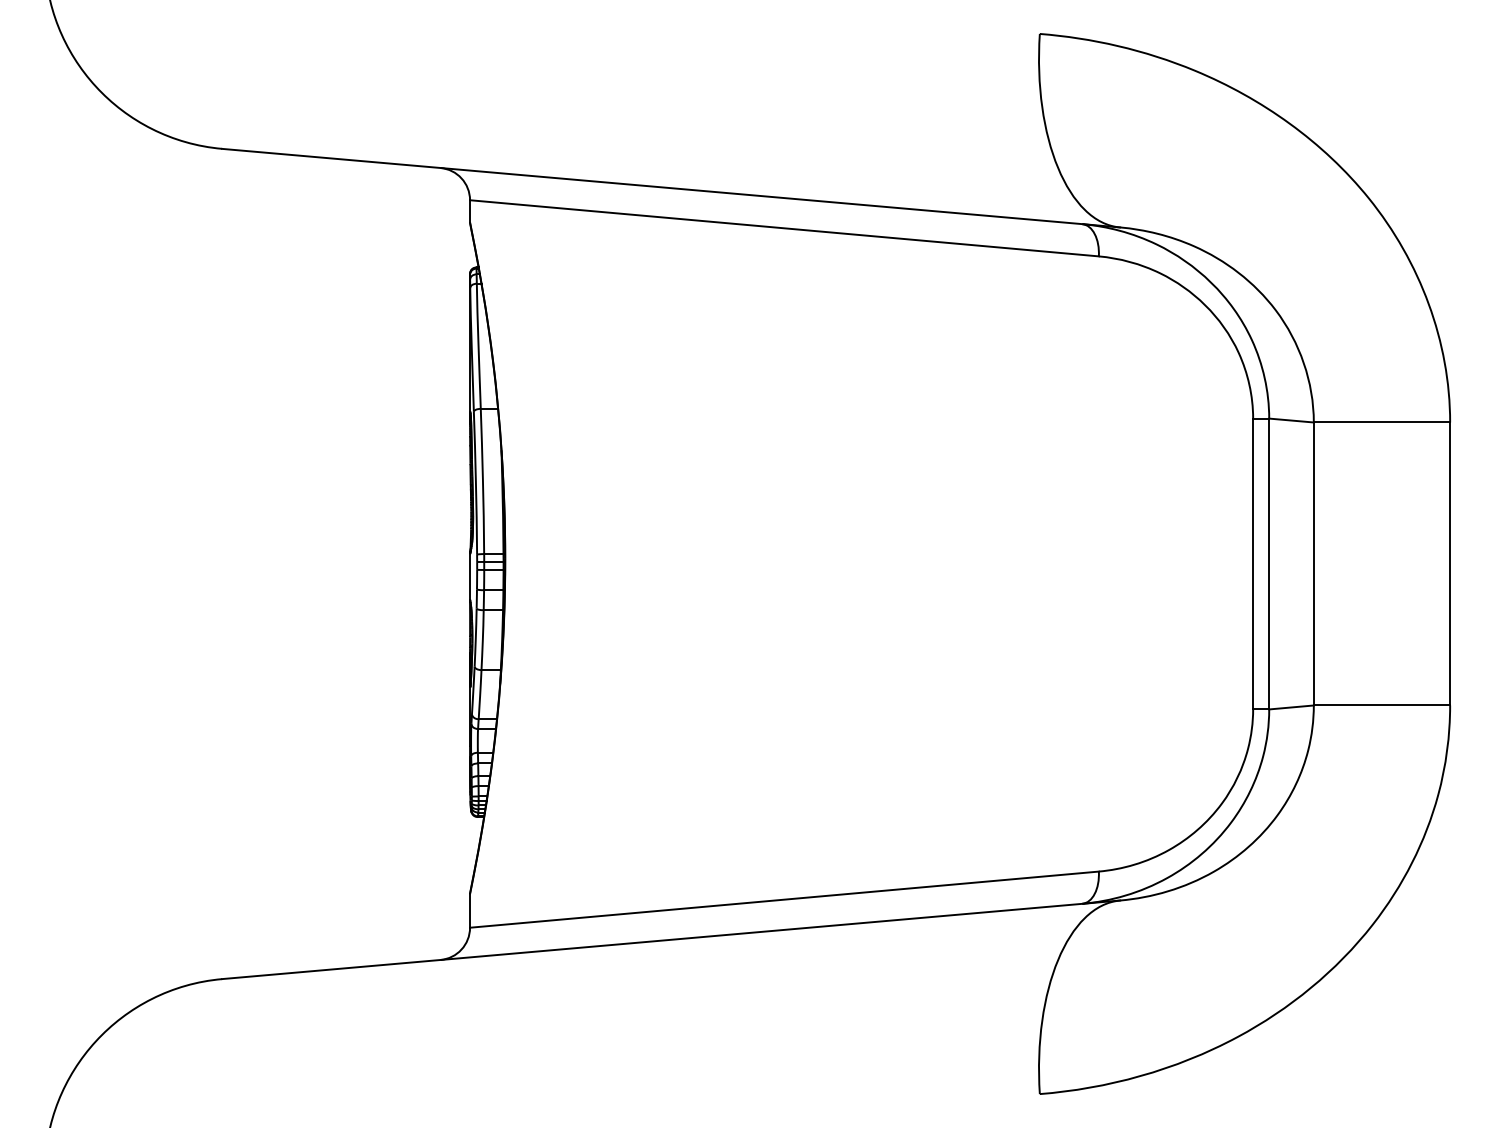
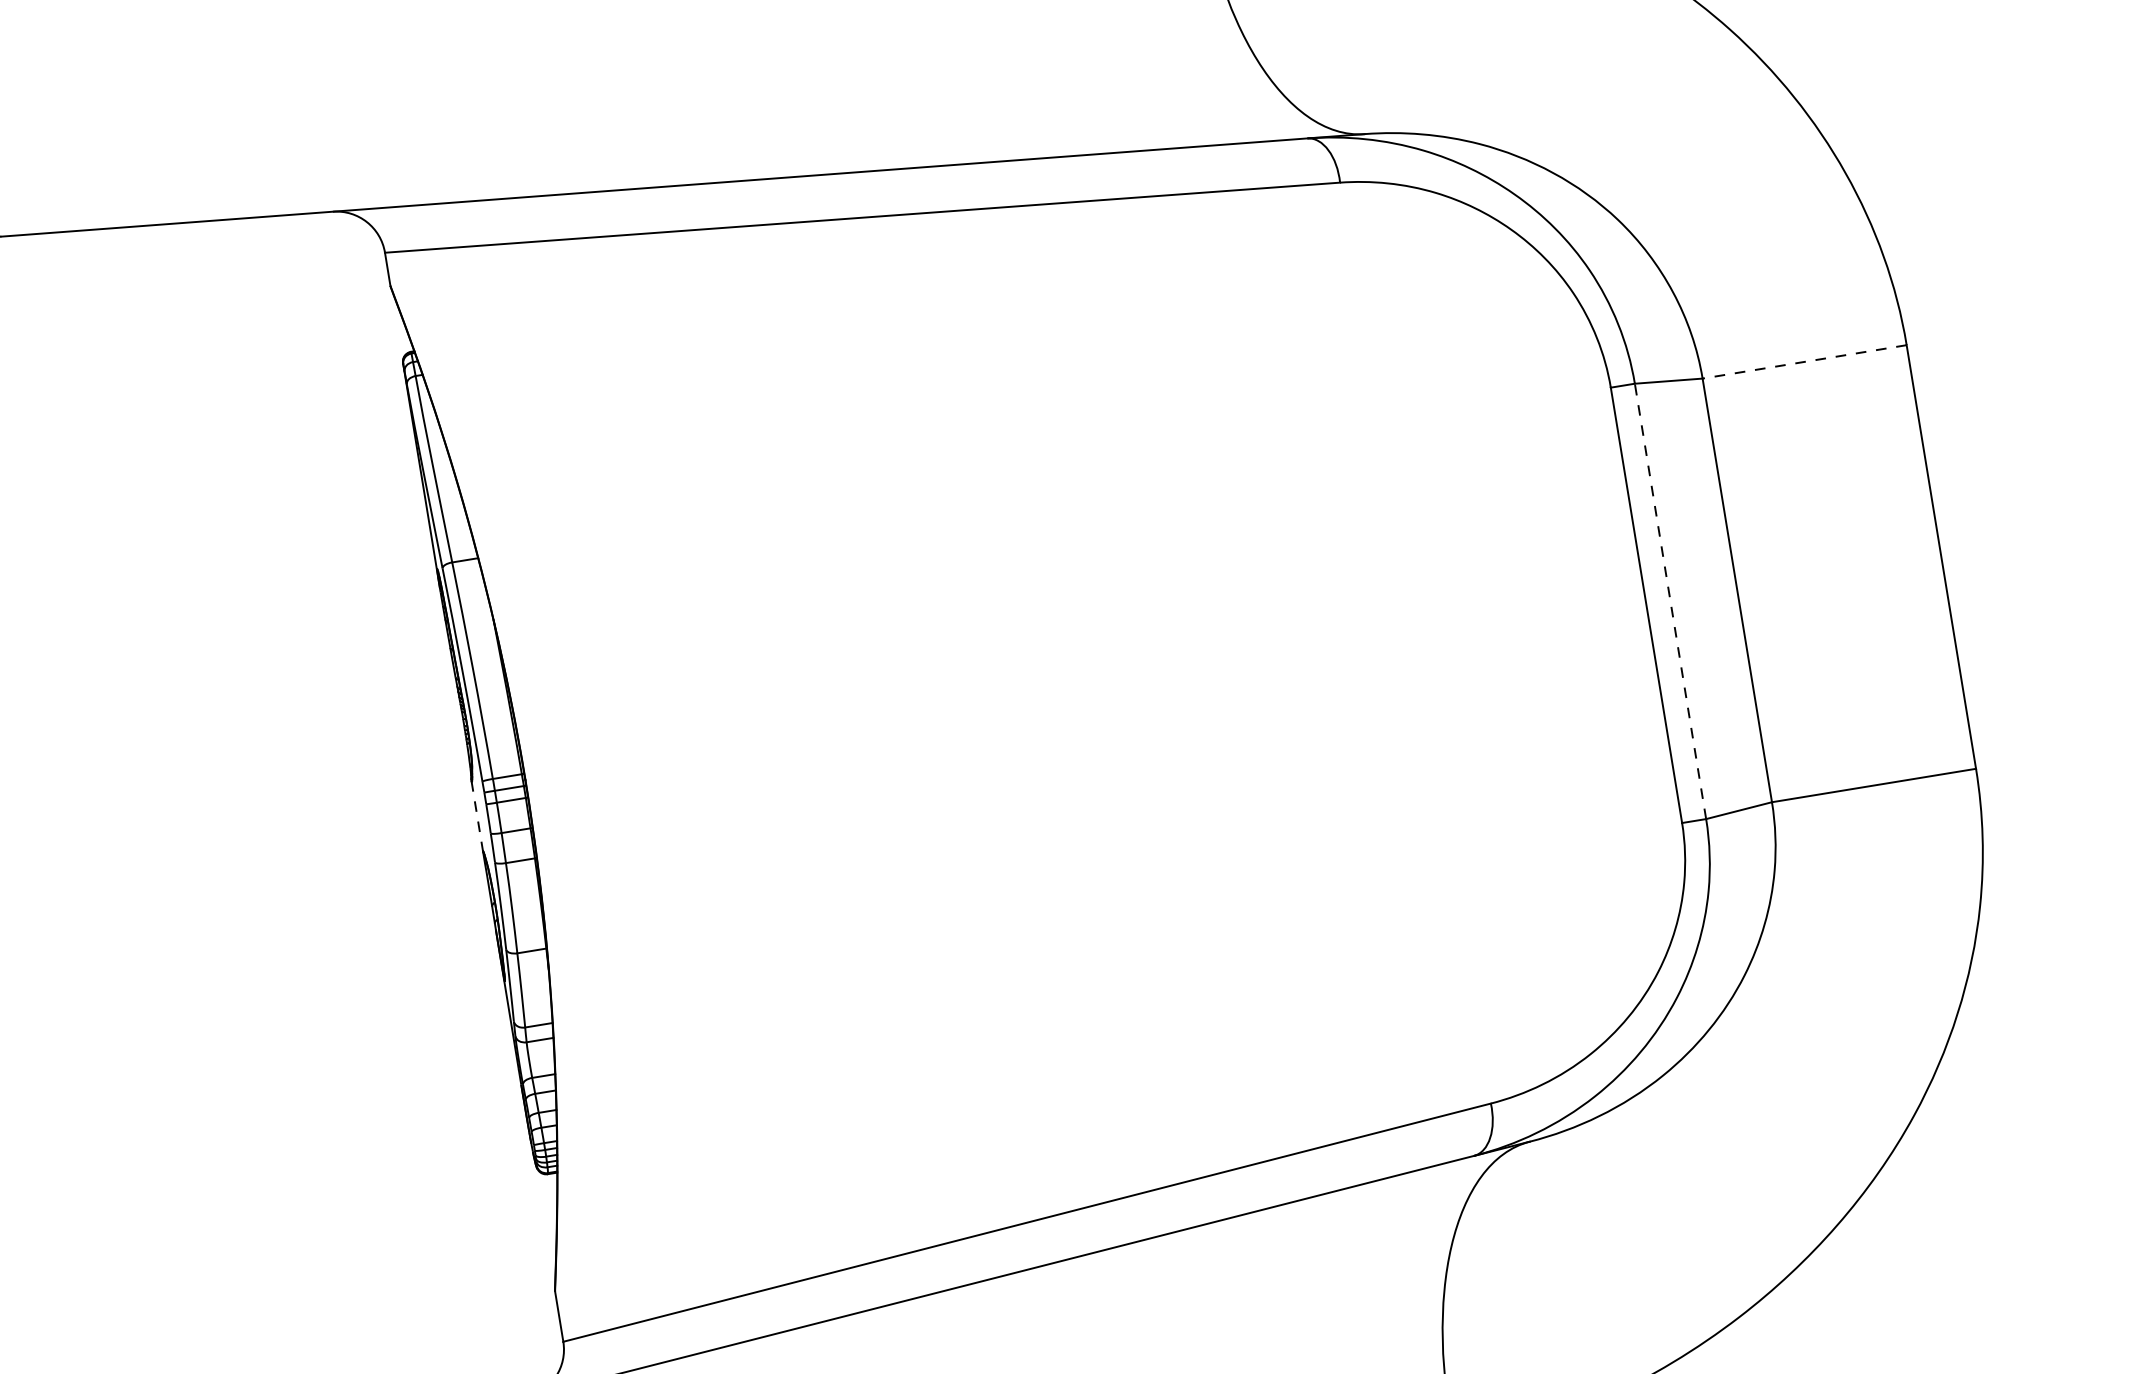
line: (1381, 422) -> (1803, 362), solid -> dashed
line: (1269, 563) -> (1670, 600), solid -> dashed
line: (470, 577) -> (478, 817), solid -> dashed

